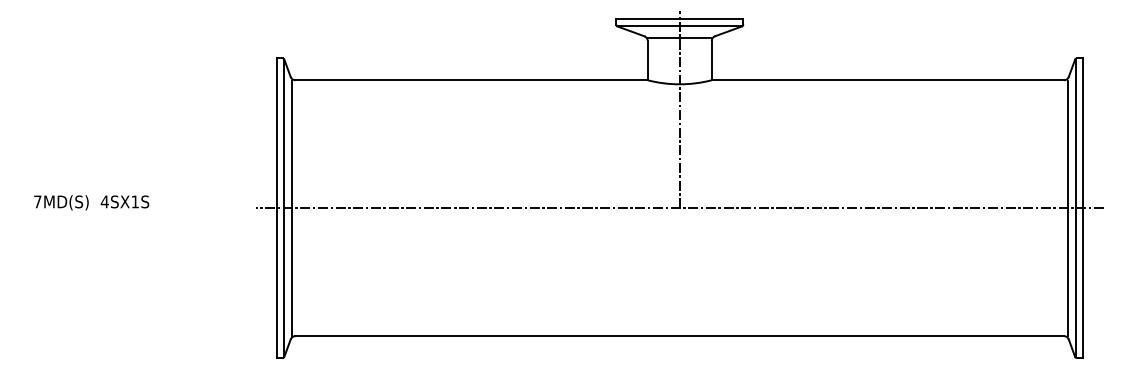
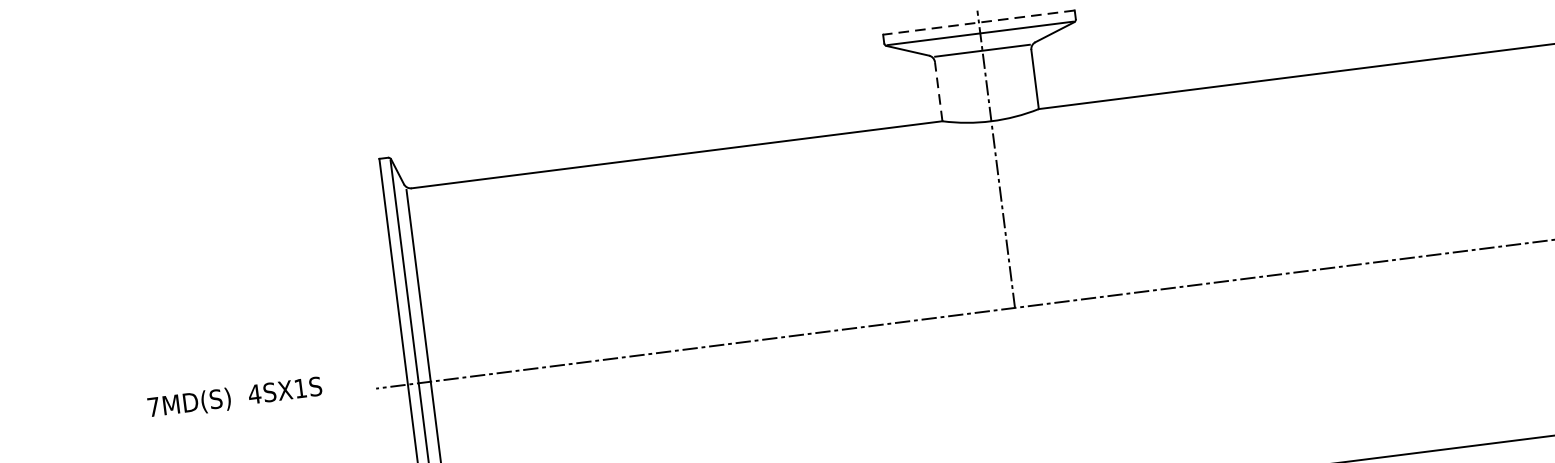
line: (679, 18) -> (978, 22), solid -> dashed
line: (647, 60) -> (938, 91), solid -> dashed
text: (91, 202) -> (234, 397), moved

